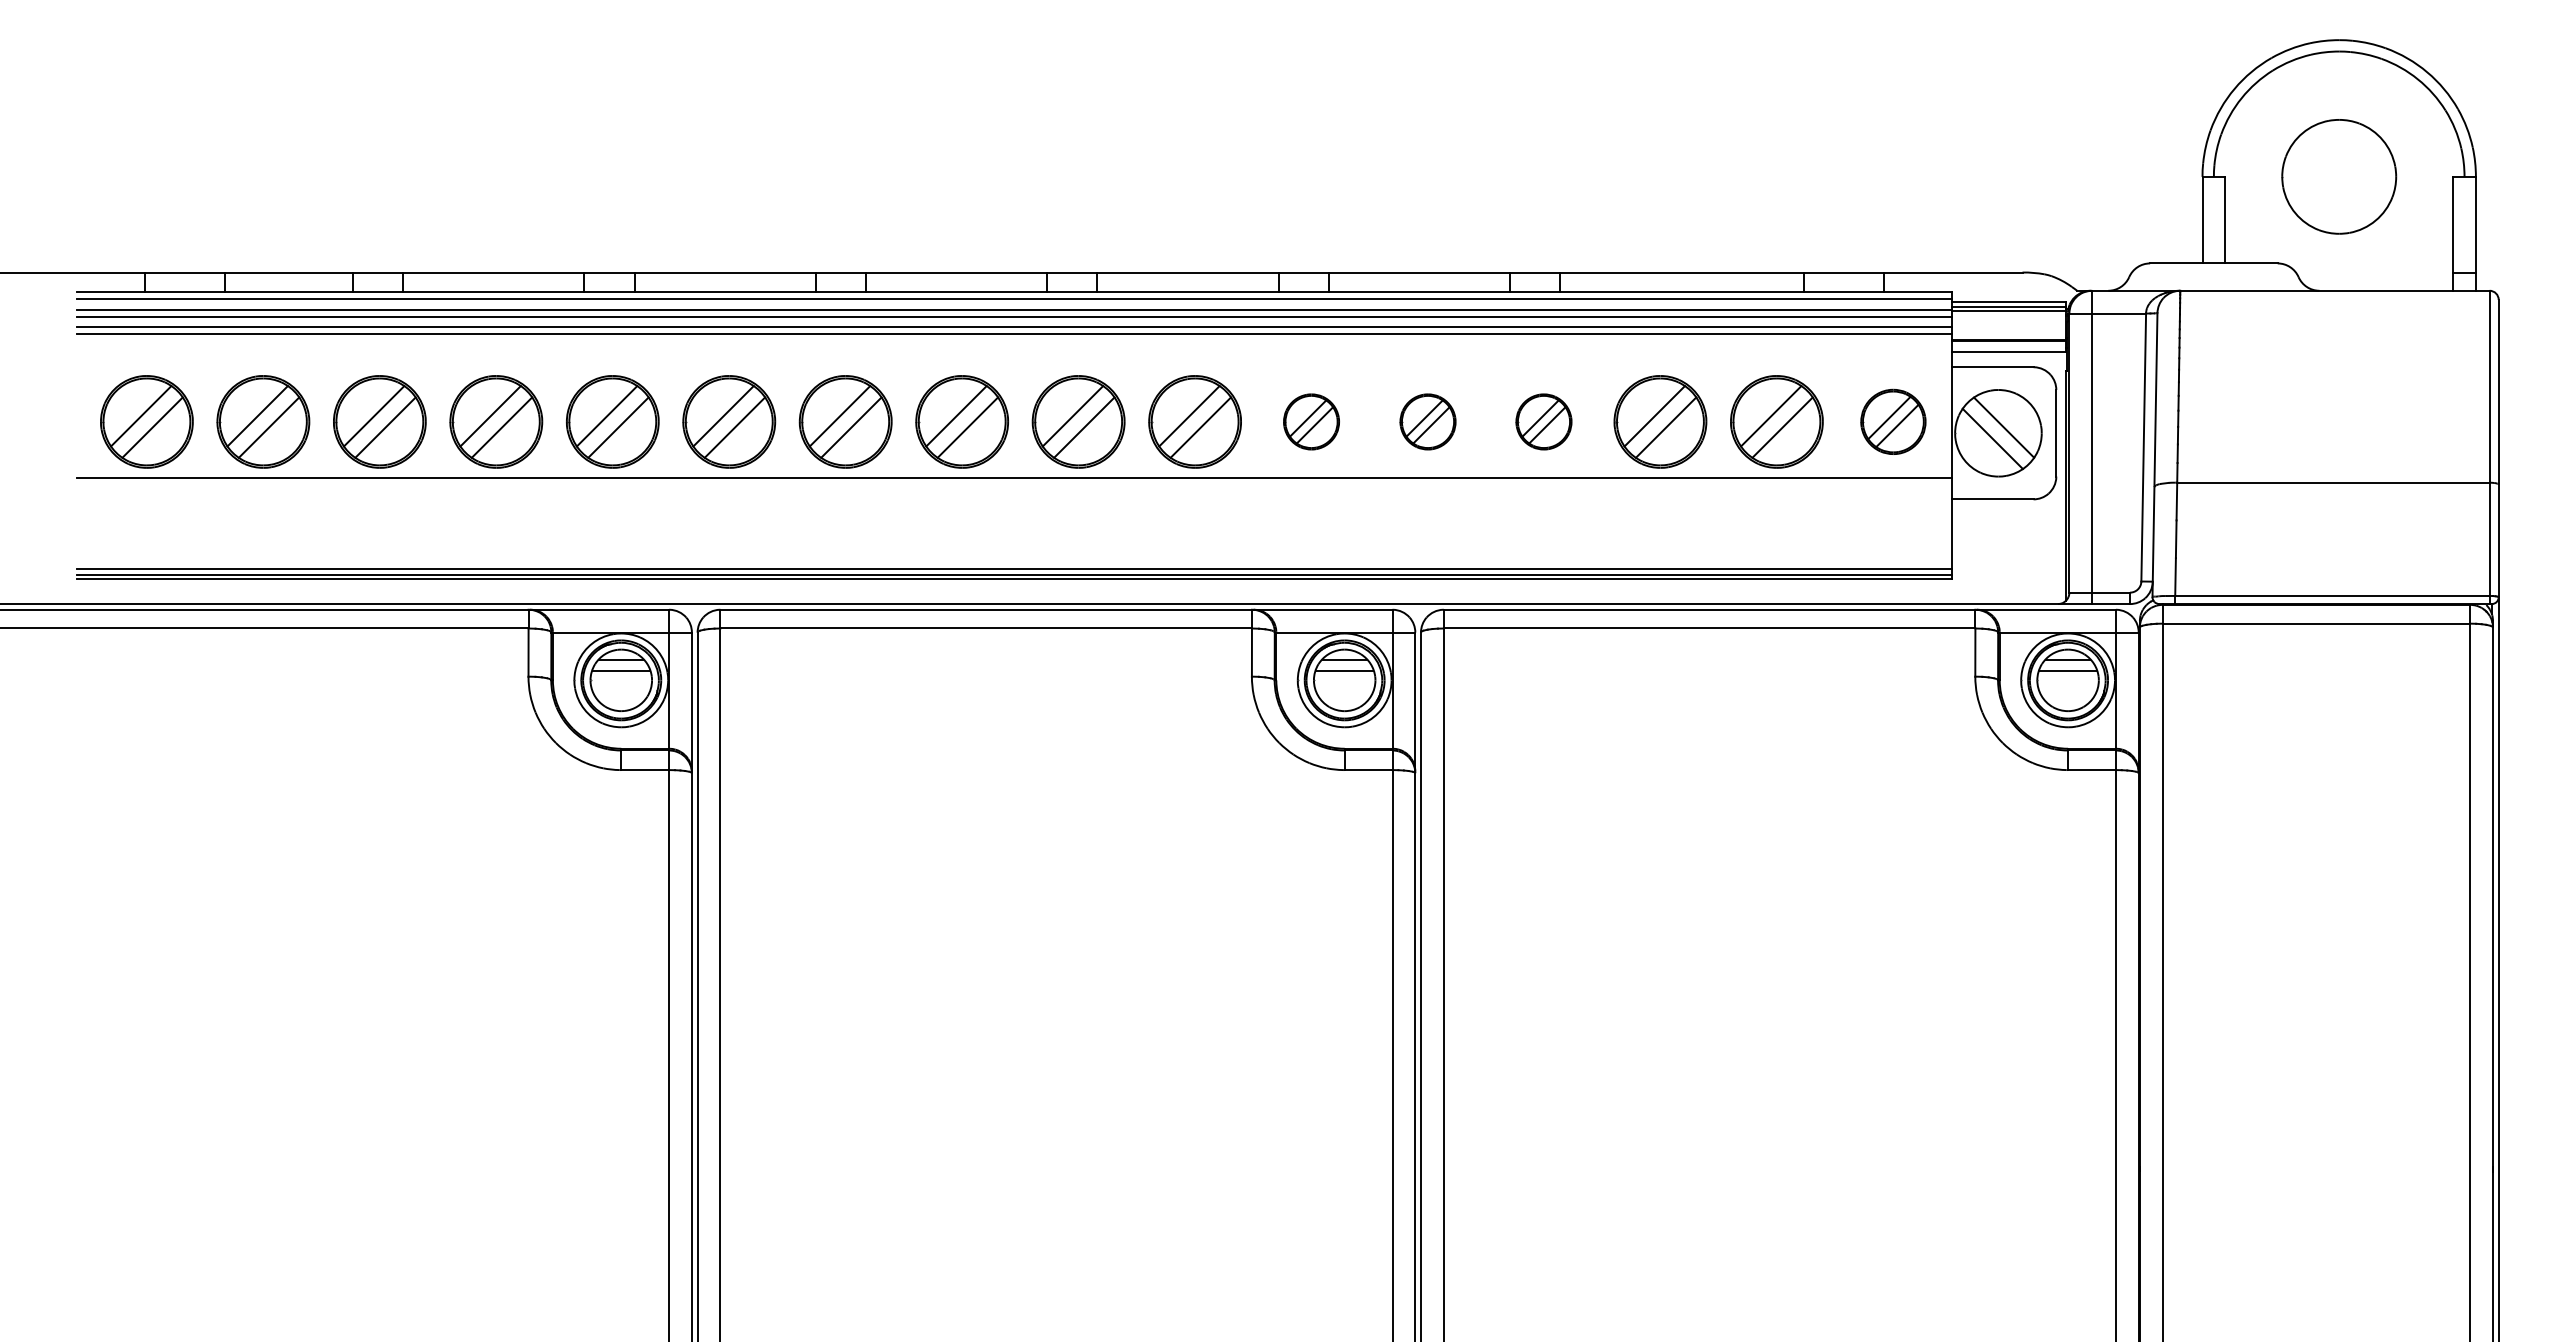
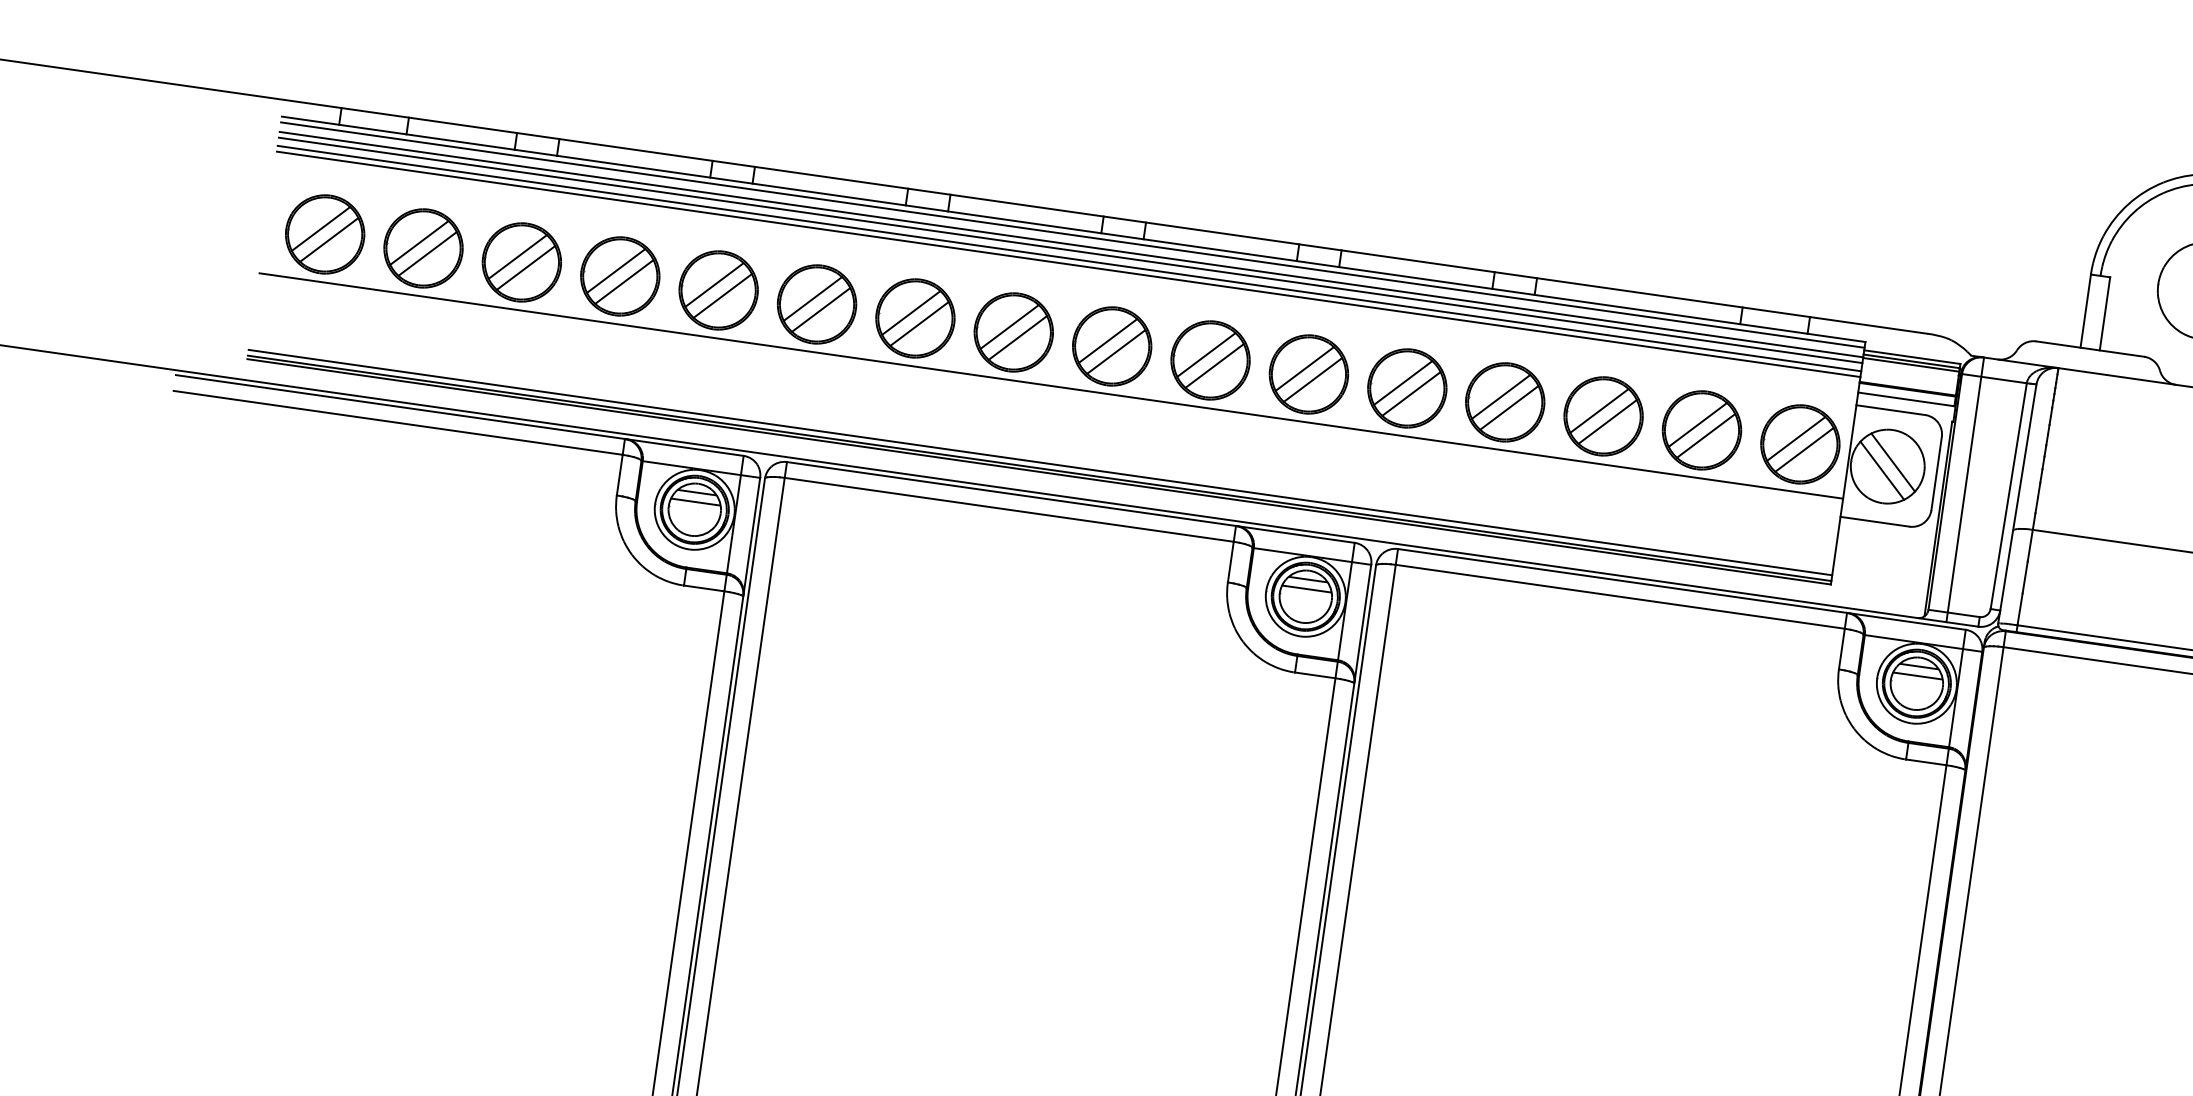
part: (1311, 421) -> (1308, 374), size x1.67
part: (1427, 421) -> (1406, 388), size x1.67
part: (1543, 421) -> (1504, 401), size x1.67
part: (1893, 421) -> (1800, 444), size x1.43

